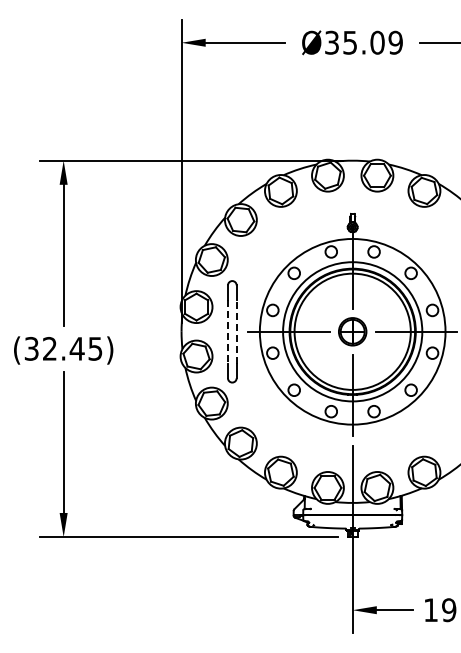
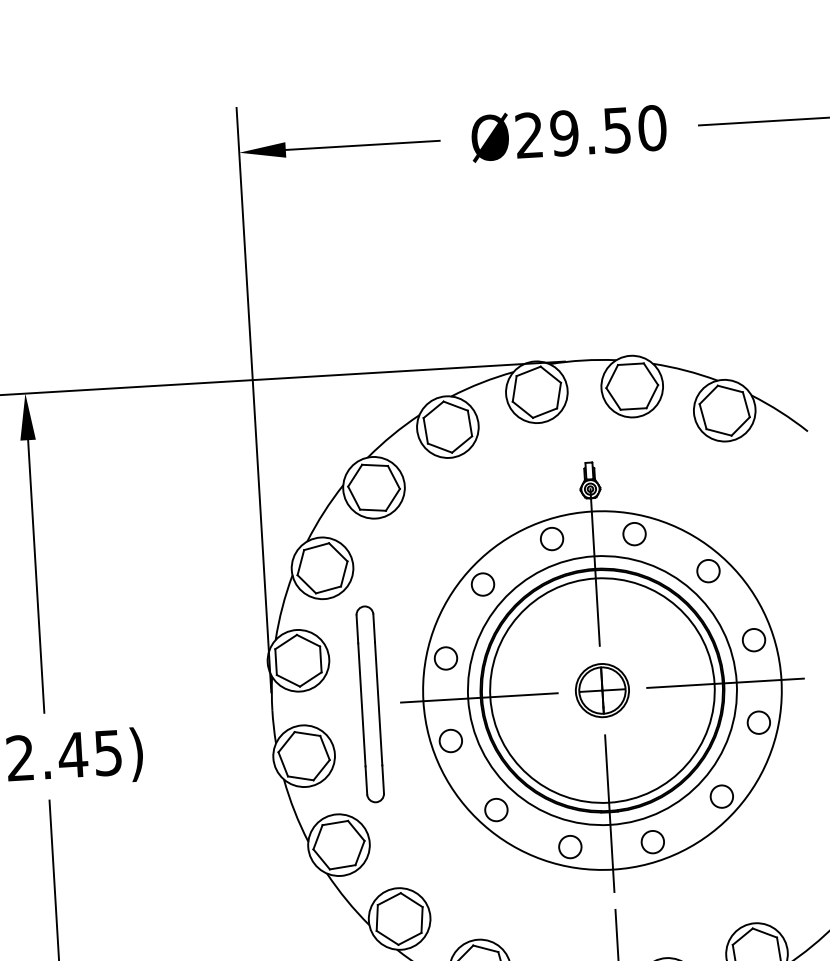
text: (363, 42) -> (590, 131), Ø35.09 -> Ø29.50
line: (227, 331) -> (360, 704), dashed -> solid
line: (236, 331) -> (378, 703), dashed -> solid

